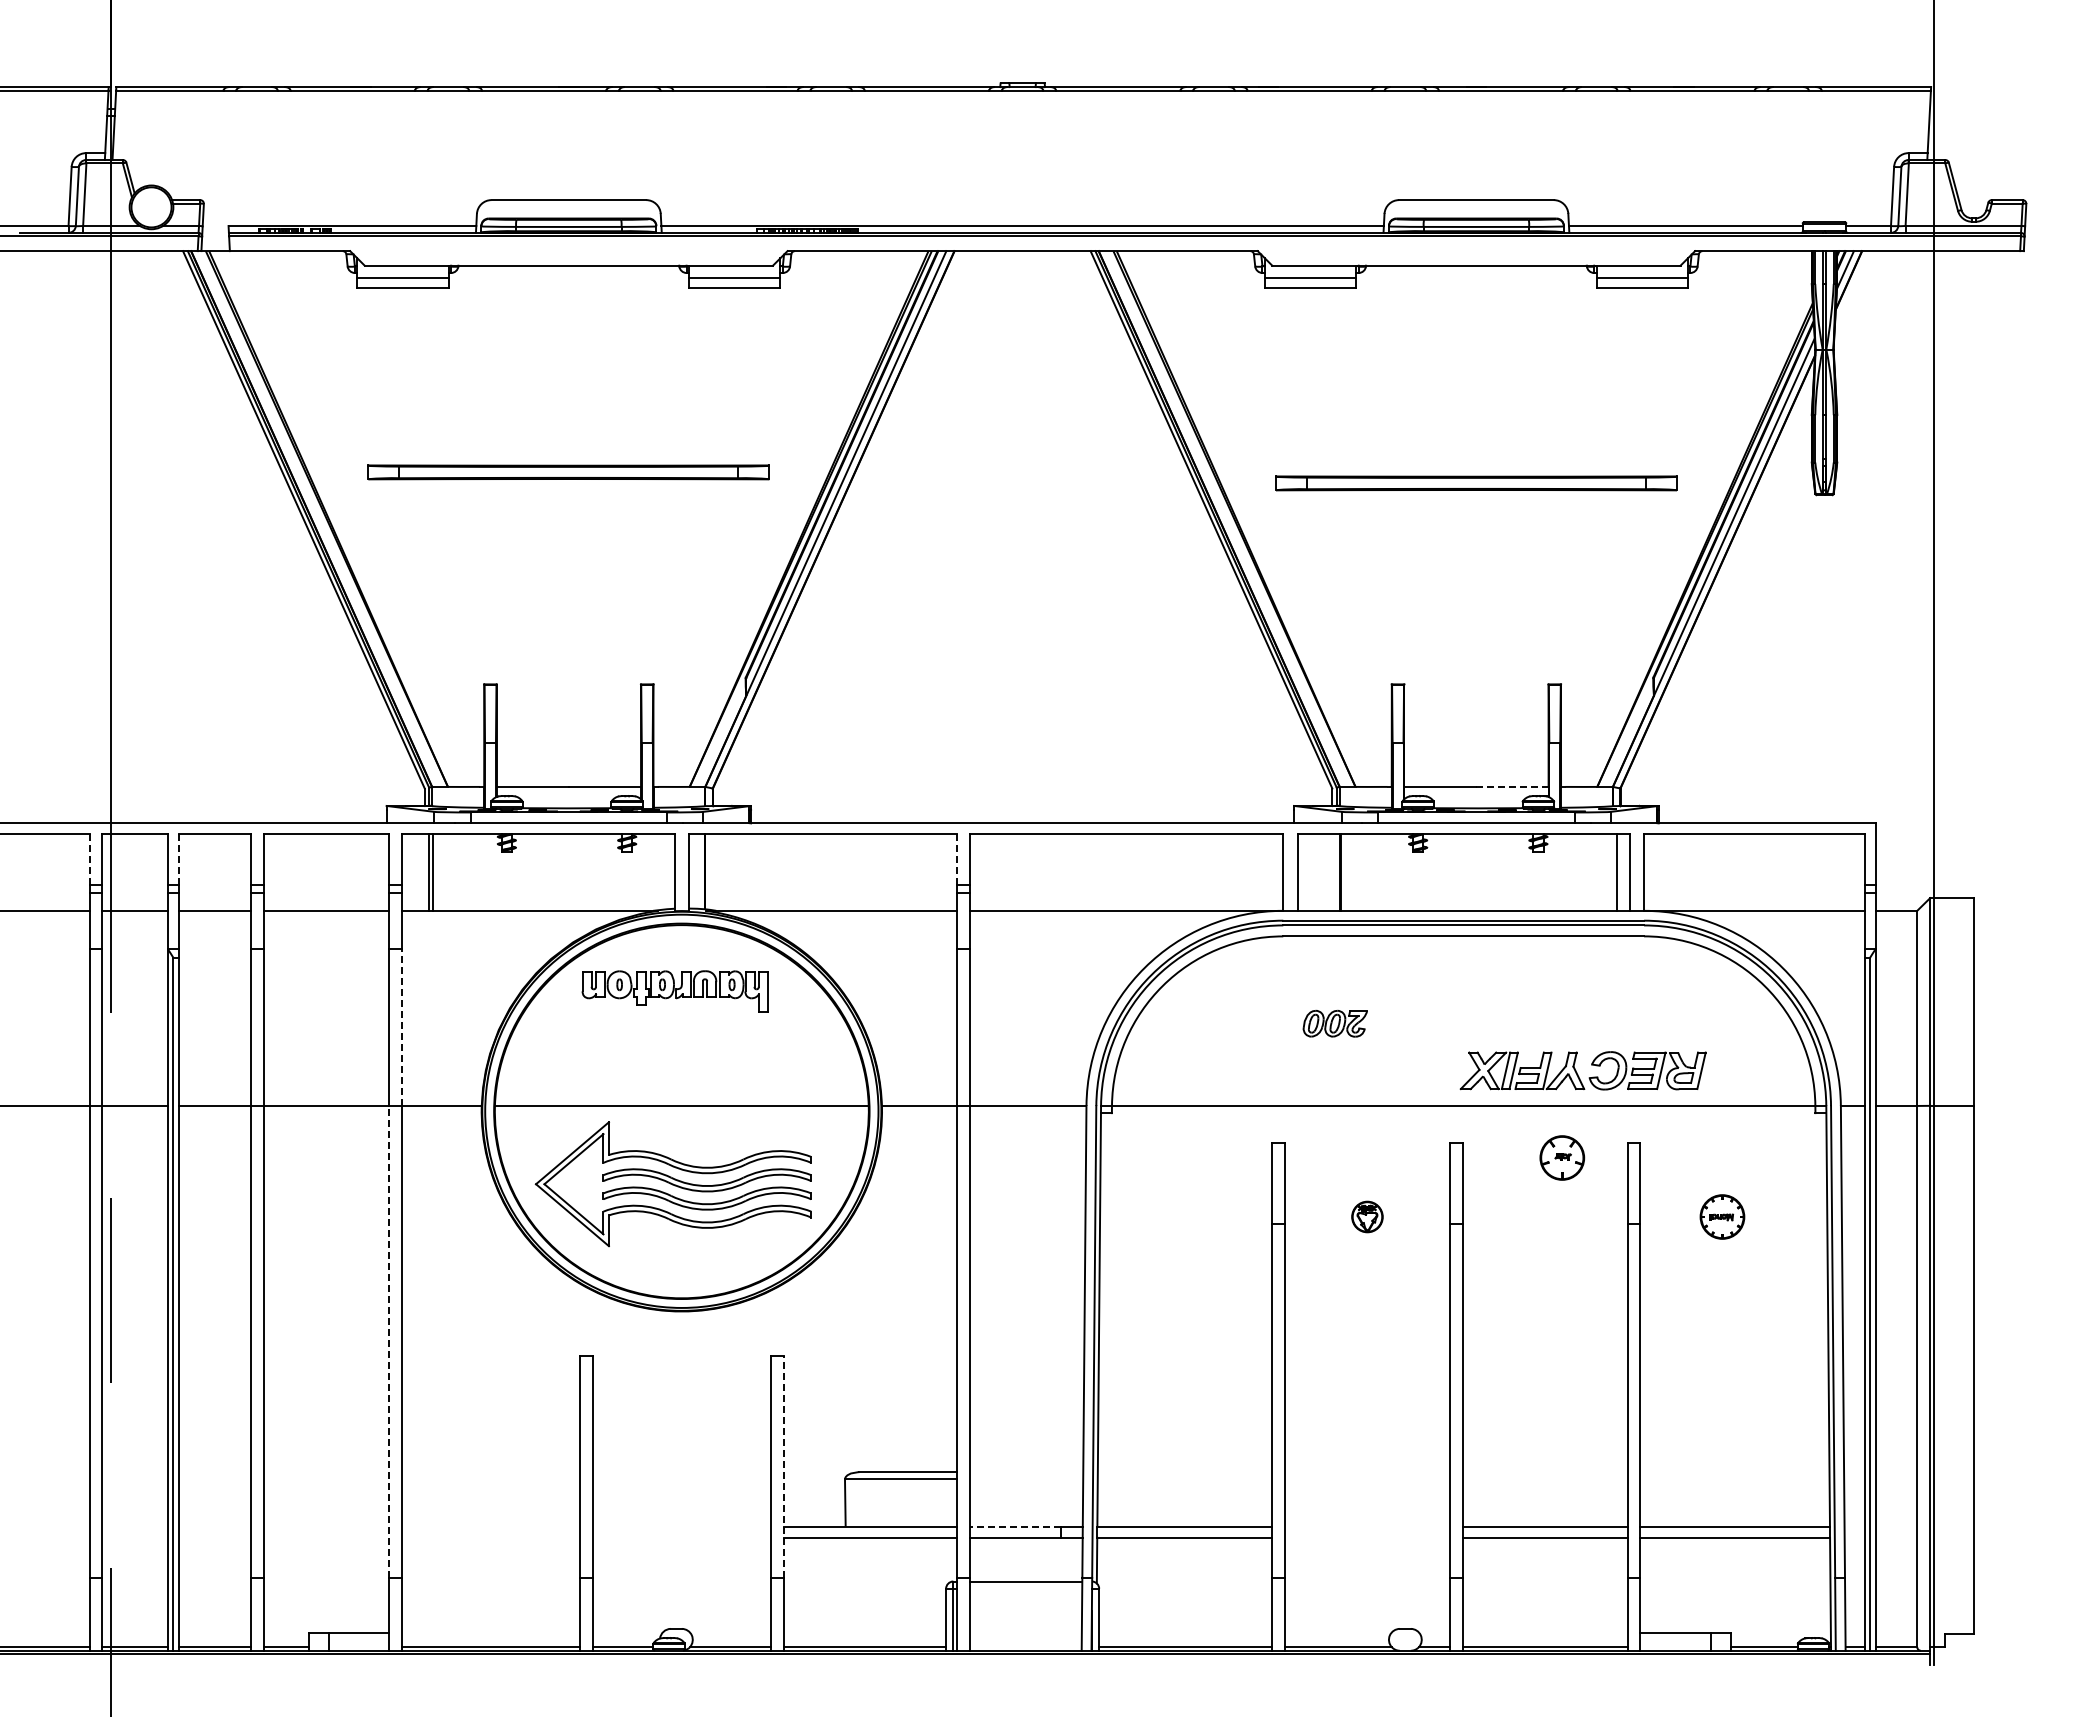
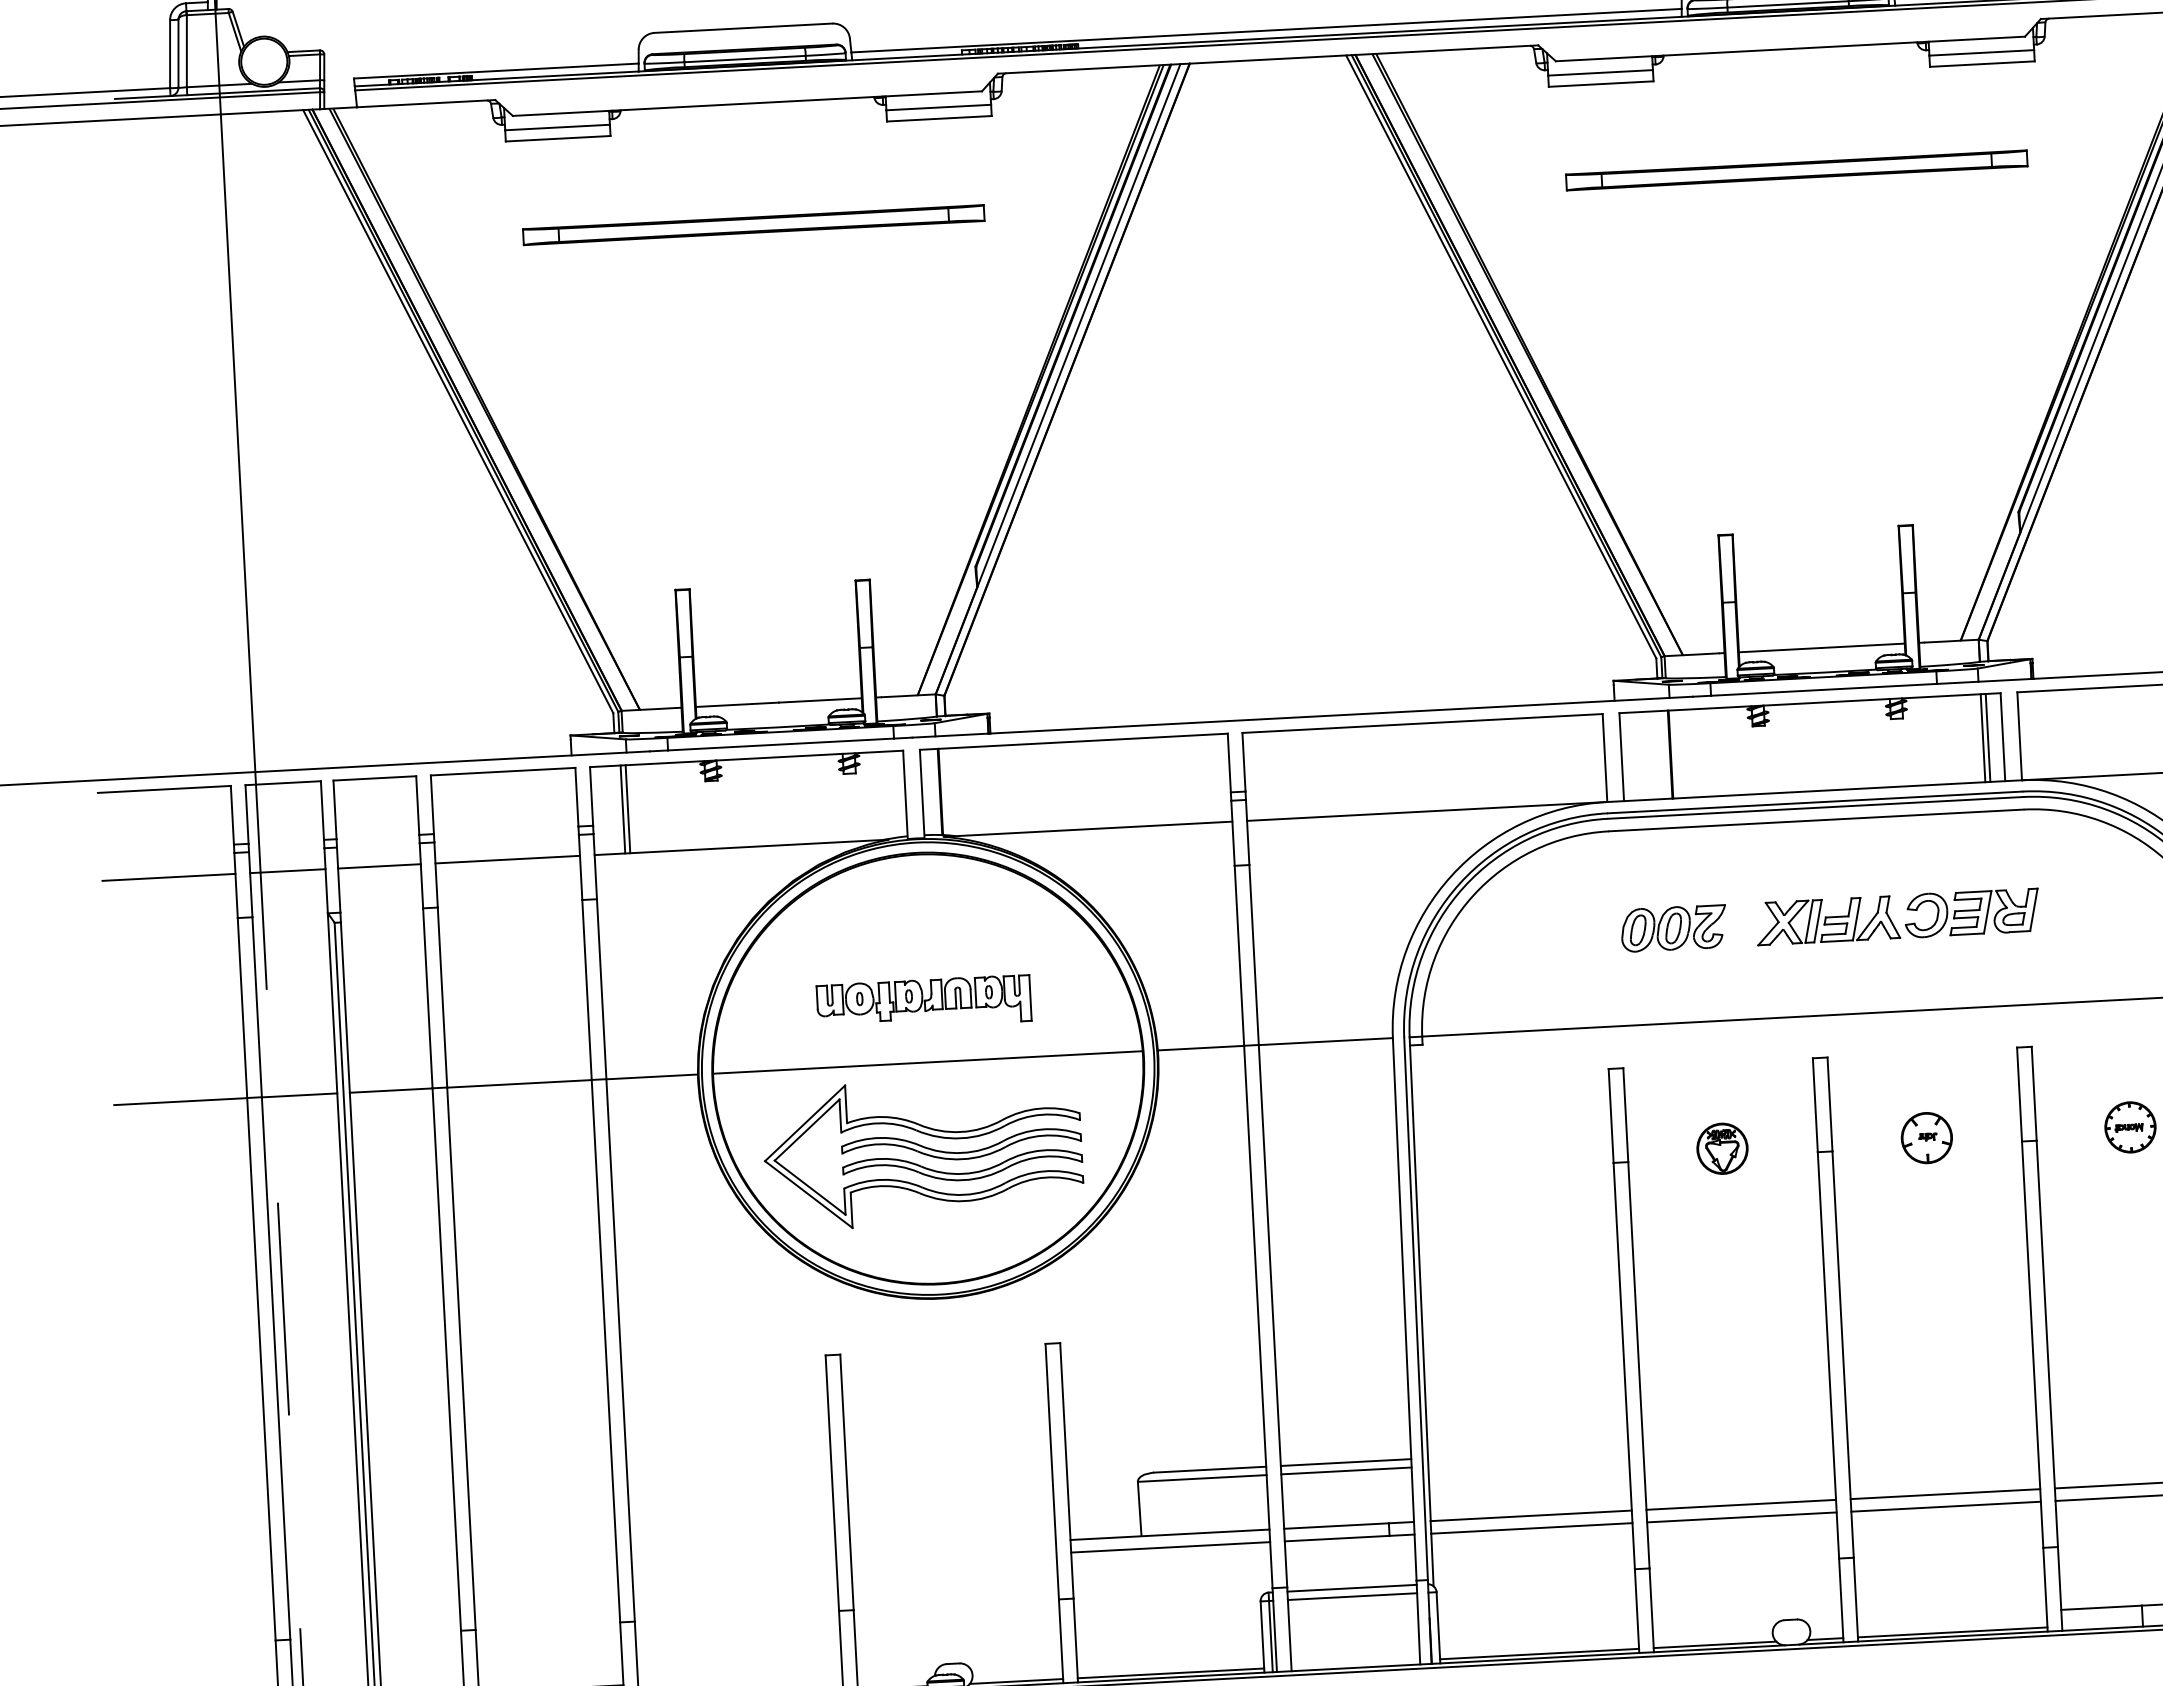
part: (568, 472) -> (753, 225), moved
part: (1476, 483) -> (1796, 170), moved
line: (1513, 786) -> (1864, 645), dashed -> solid
line: (89, 859) -> (232, 814), dashed -> solid
line: (178, 859) -> (334, 809), dashed -> solid
line: (957, 859) -> (1229, 762), dashed -> solid
line: (1612, 872) -> (1983, 738), added
part: (674, 991) -> (923, 1003), moved
part: (1335, 1023) -> (1674, 928), size x1.43
line: (402, 1027) -> (602, 989), dashed -> solid
part: (1582, 1070) -> (1897, 916), moved
part: (1562, 1157) -> (1927, 1137), moved
part: (1367, 1216) -> (1722, 1148), size x1.43
line: (389, 1341) -> (606, 1350), dashed -> solid
line: (783, 1466) -> (1066, 1470), dashed -> solid
line: (1026, 1472) -> (1346, 1462), added
line: (1026, 1479) -> (1346, 1470), added
line: (1015, 1526) -> (1336, 1525), dashed -> solid
line: (1367, 1526) -> (1741, 1504), added
line: (1367, 1537) -> (1741, 1517), added
line: (1025, 1588) -> (1351, 1596), added

